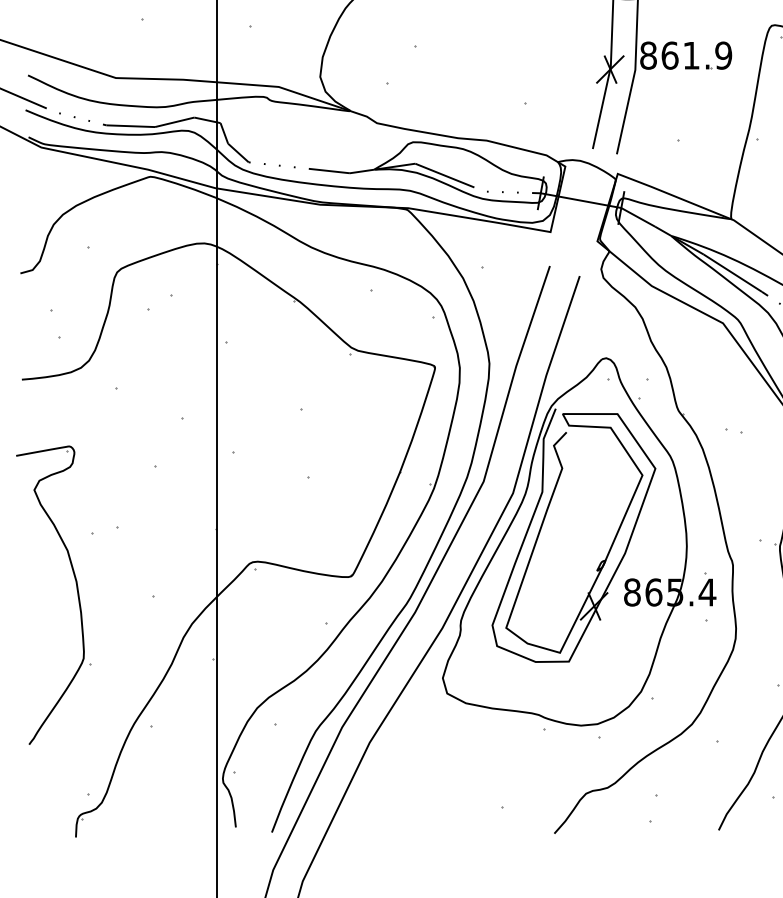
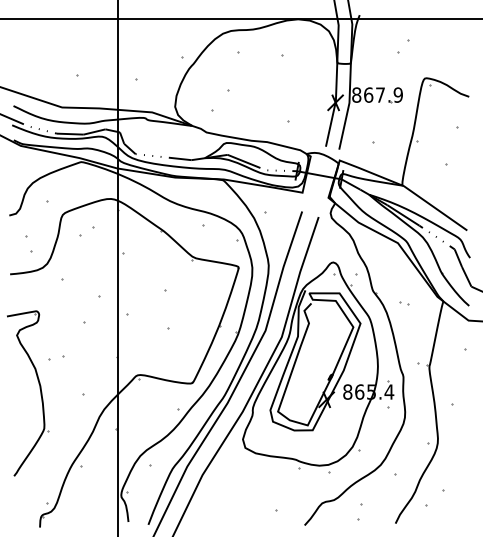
text: (691, 54) -> (380, 94), 861.9 -> 867.9

